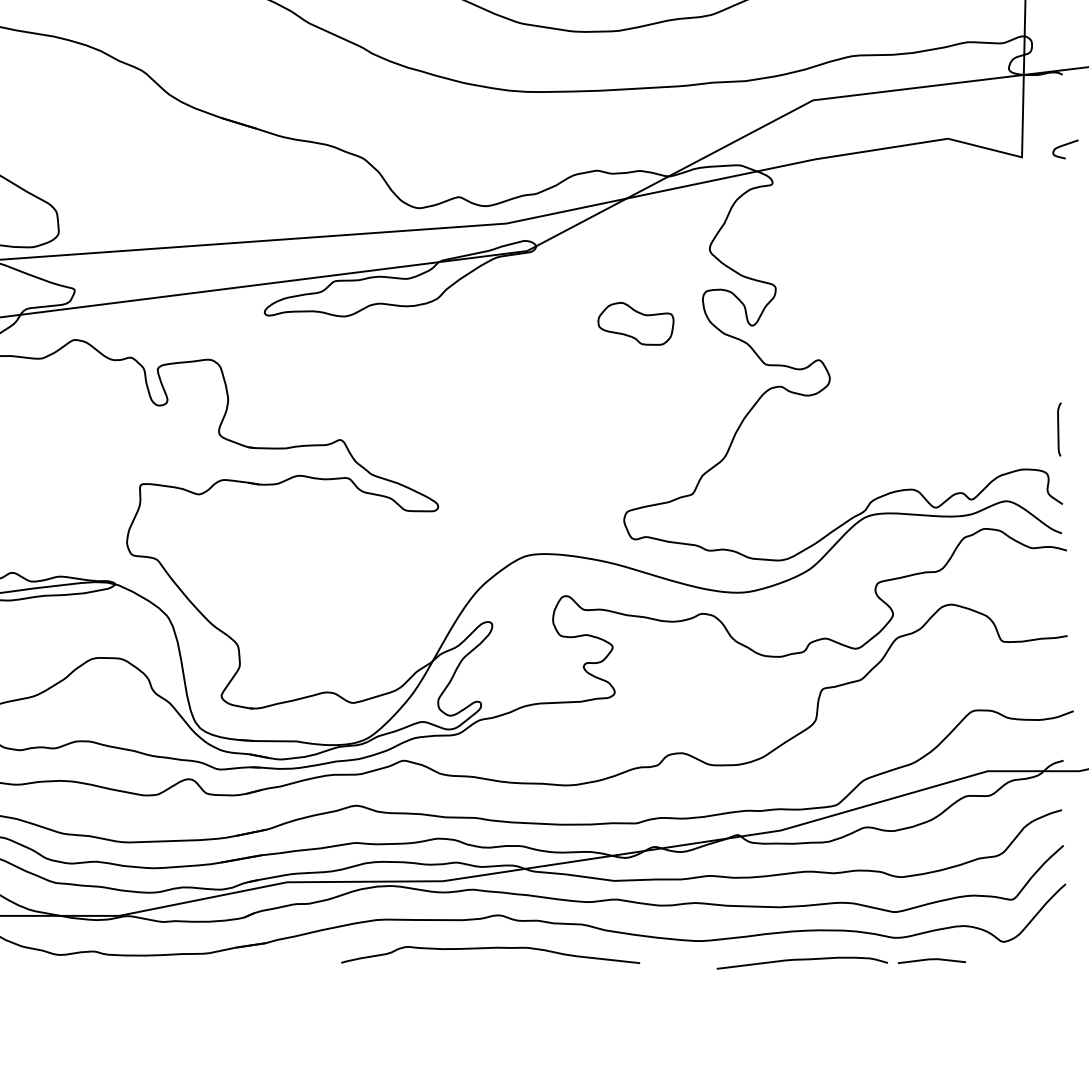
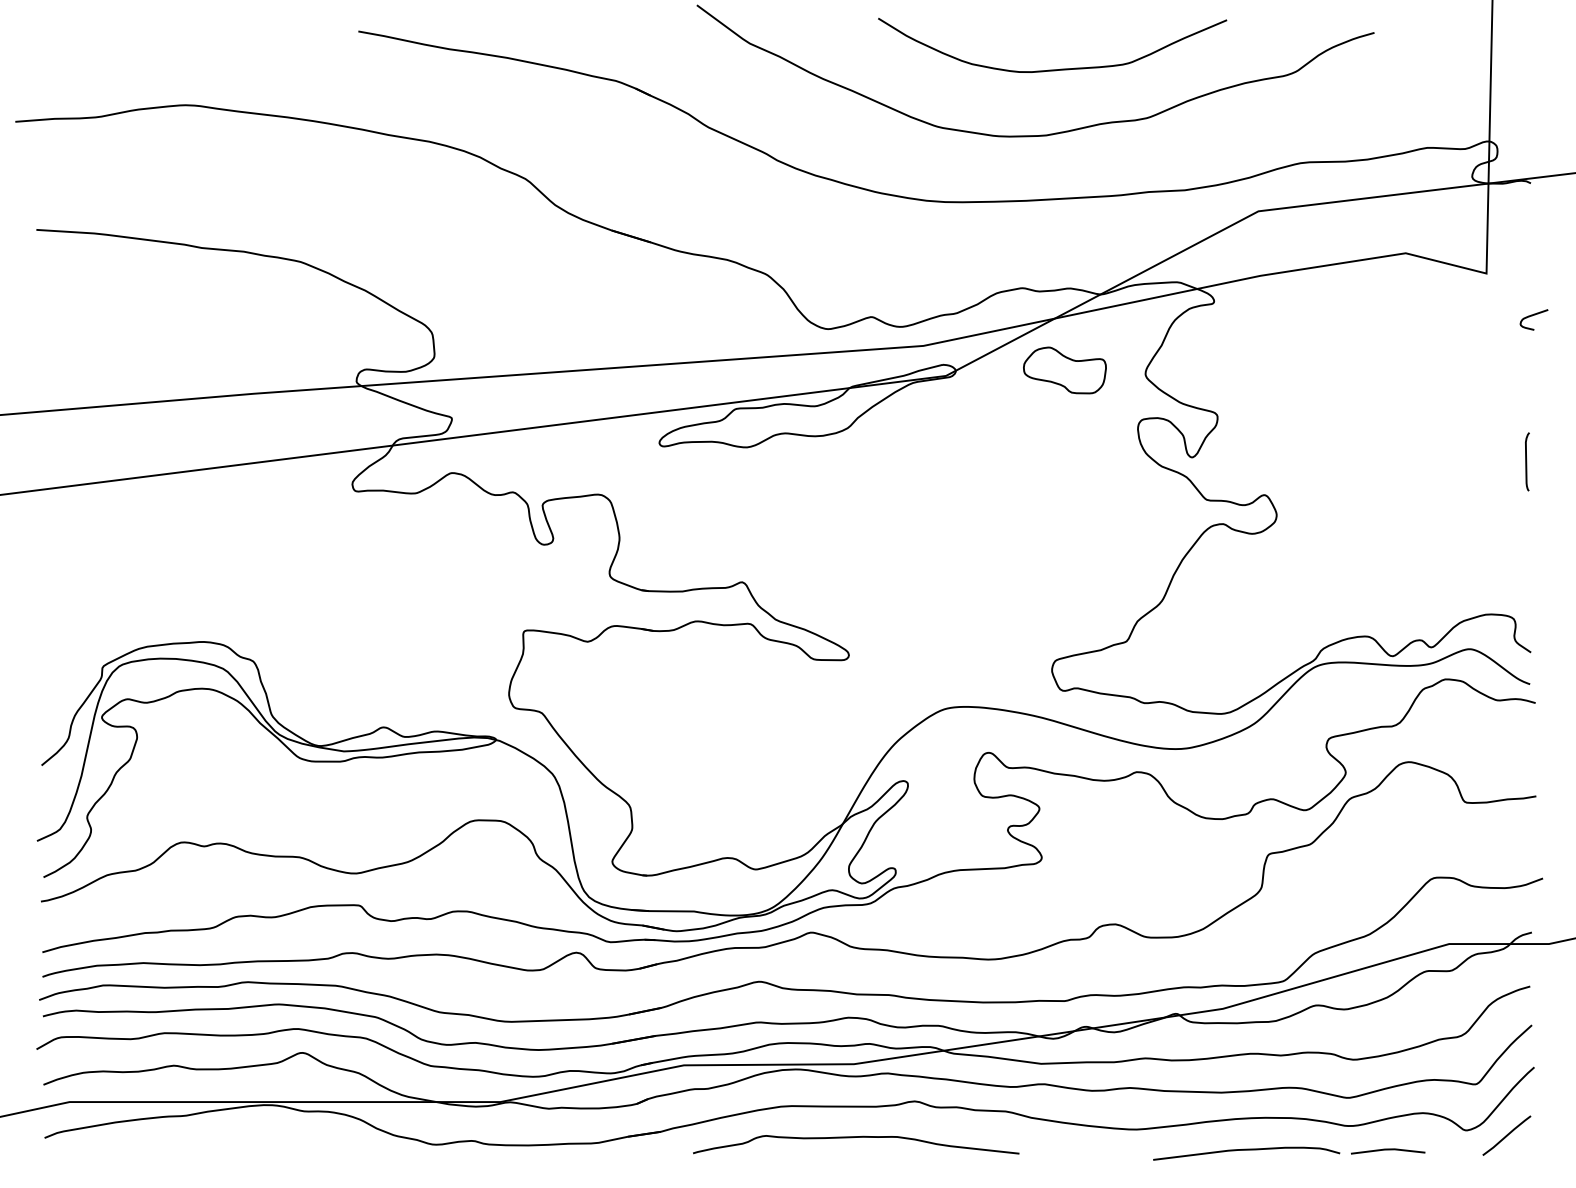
curve: (1064, 146) -> (1532, 316), moved
part: (635, 323) -> (1064, 370), moved
curve: (1059, 429) -> (1527, 461), moved
line: (1040, 946) -> (1506, 1135), added
curve: (490, 948) -> (856, 1137), moved

